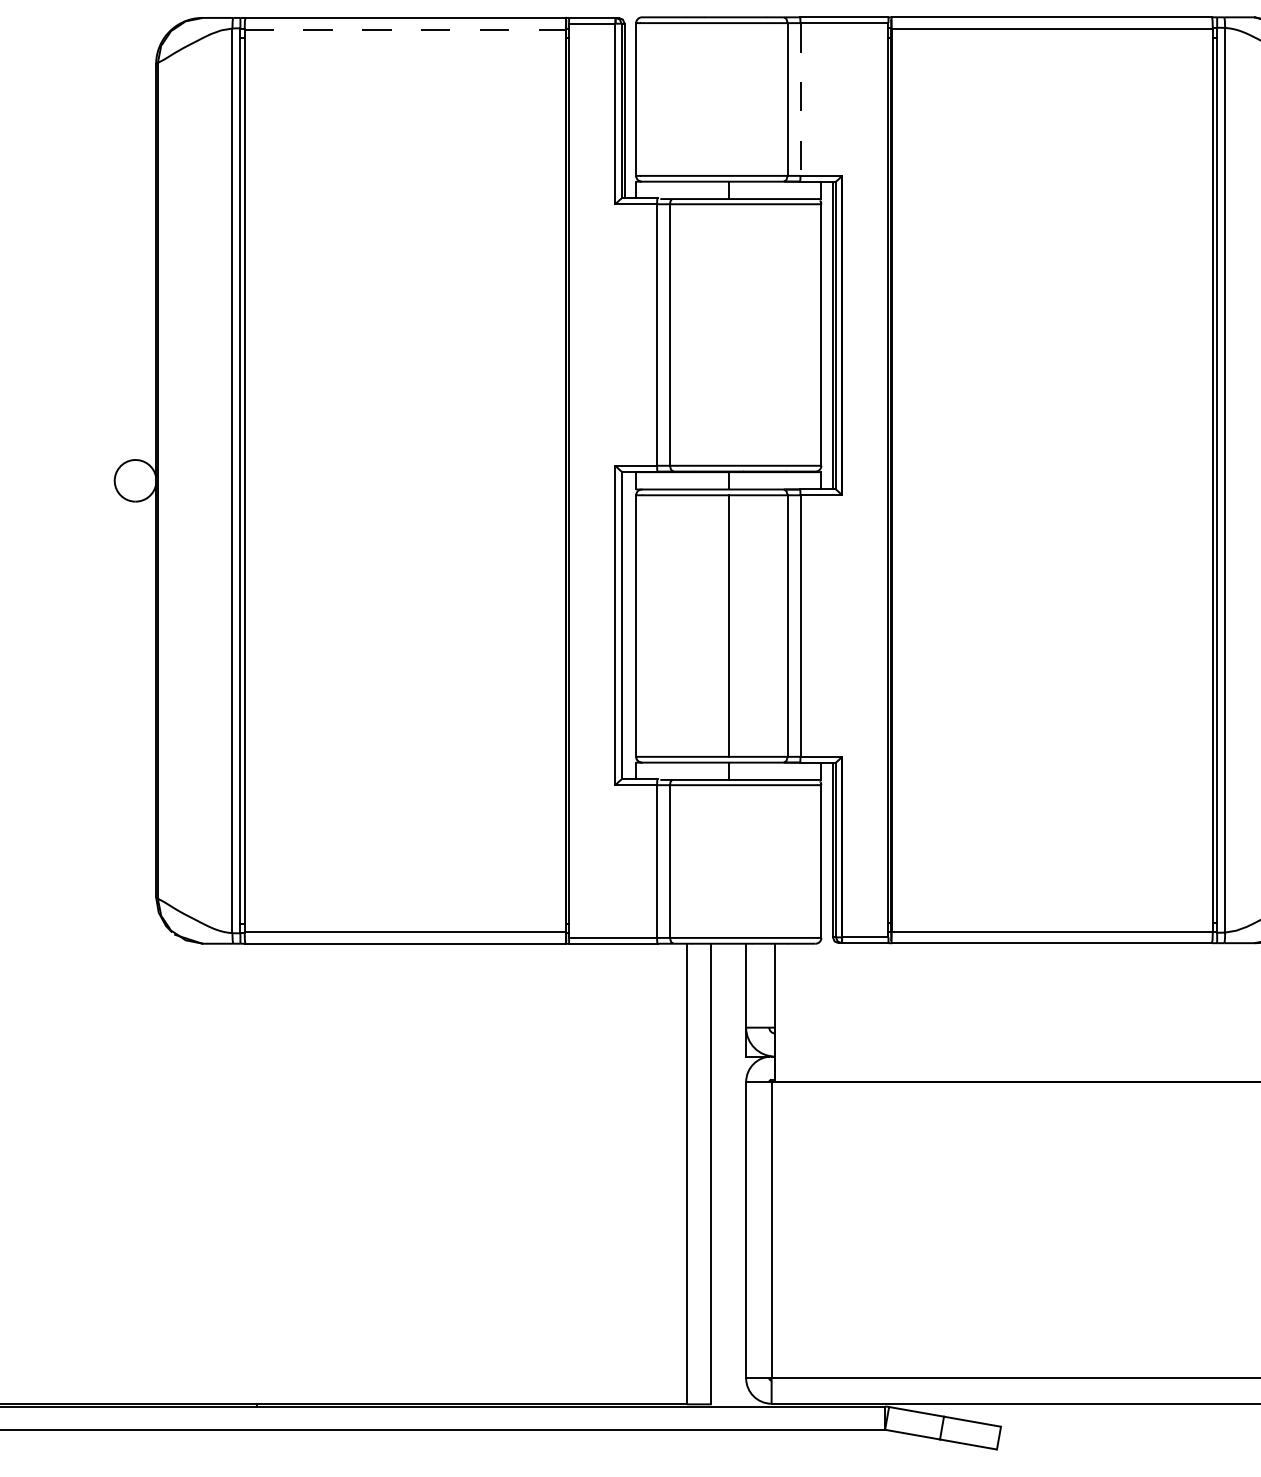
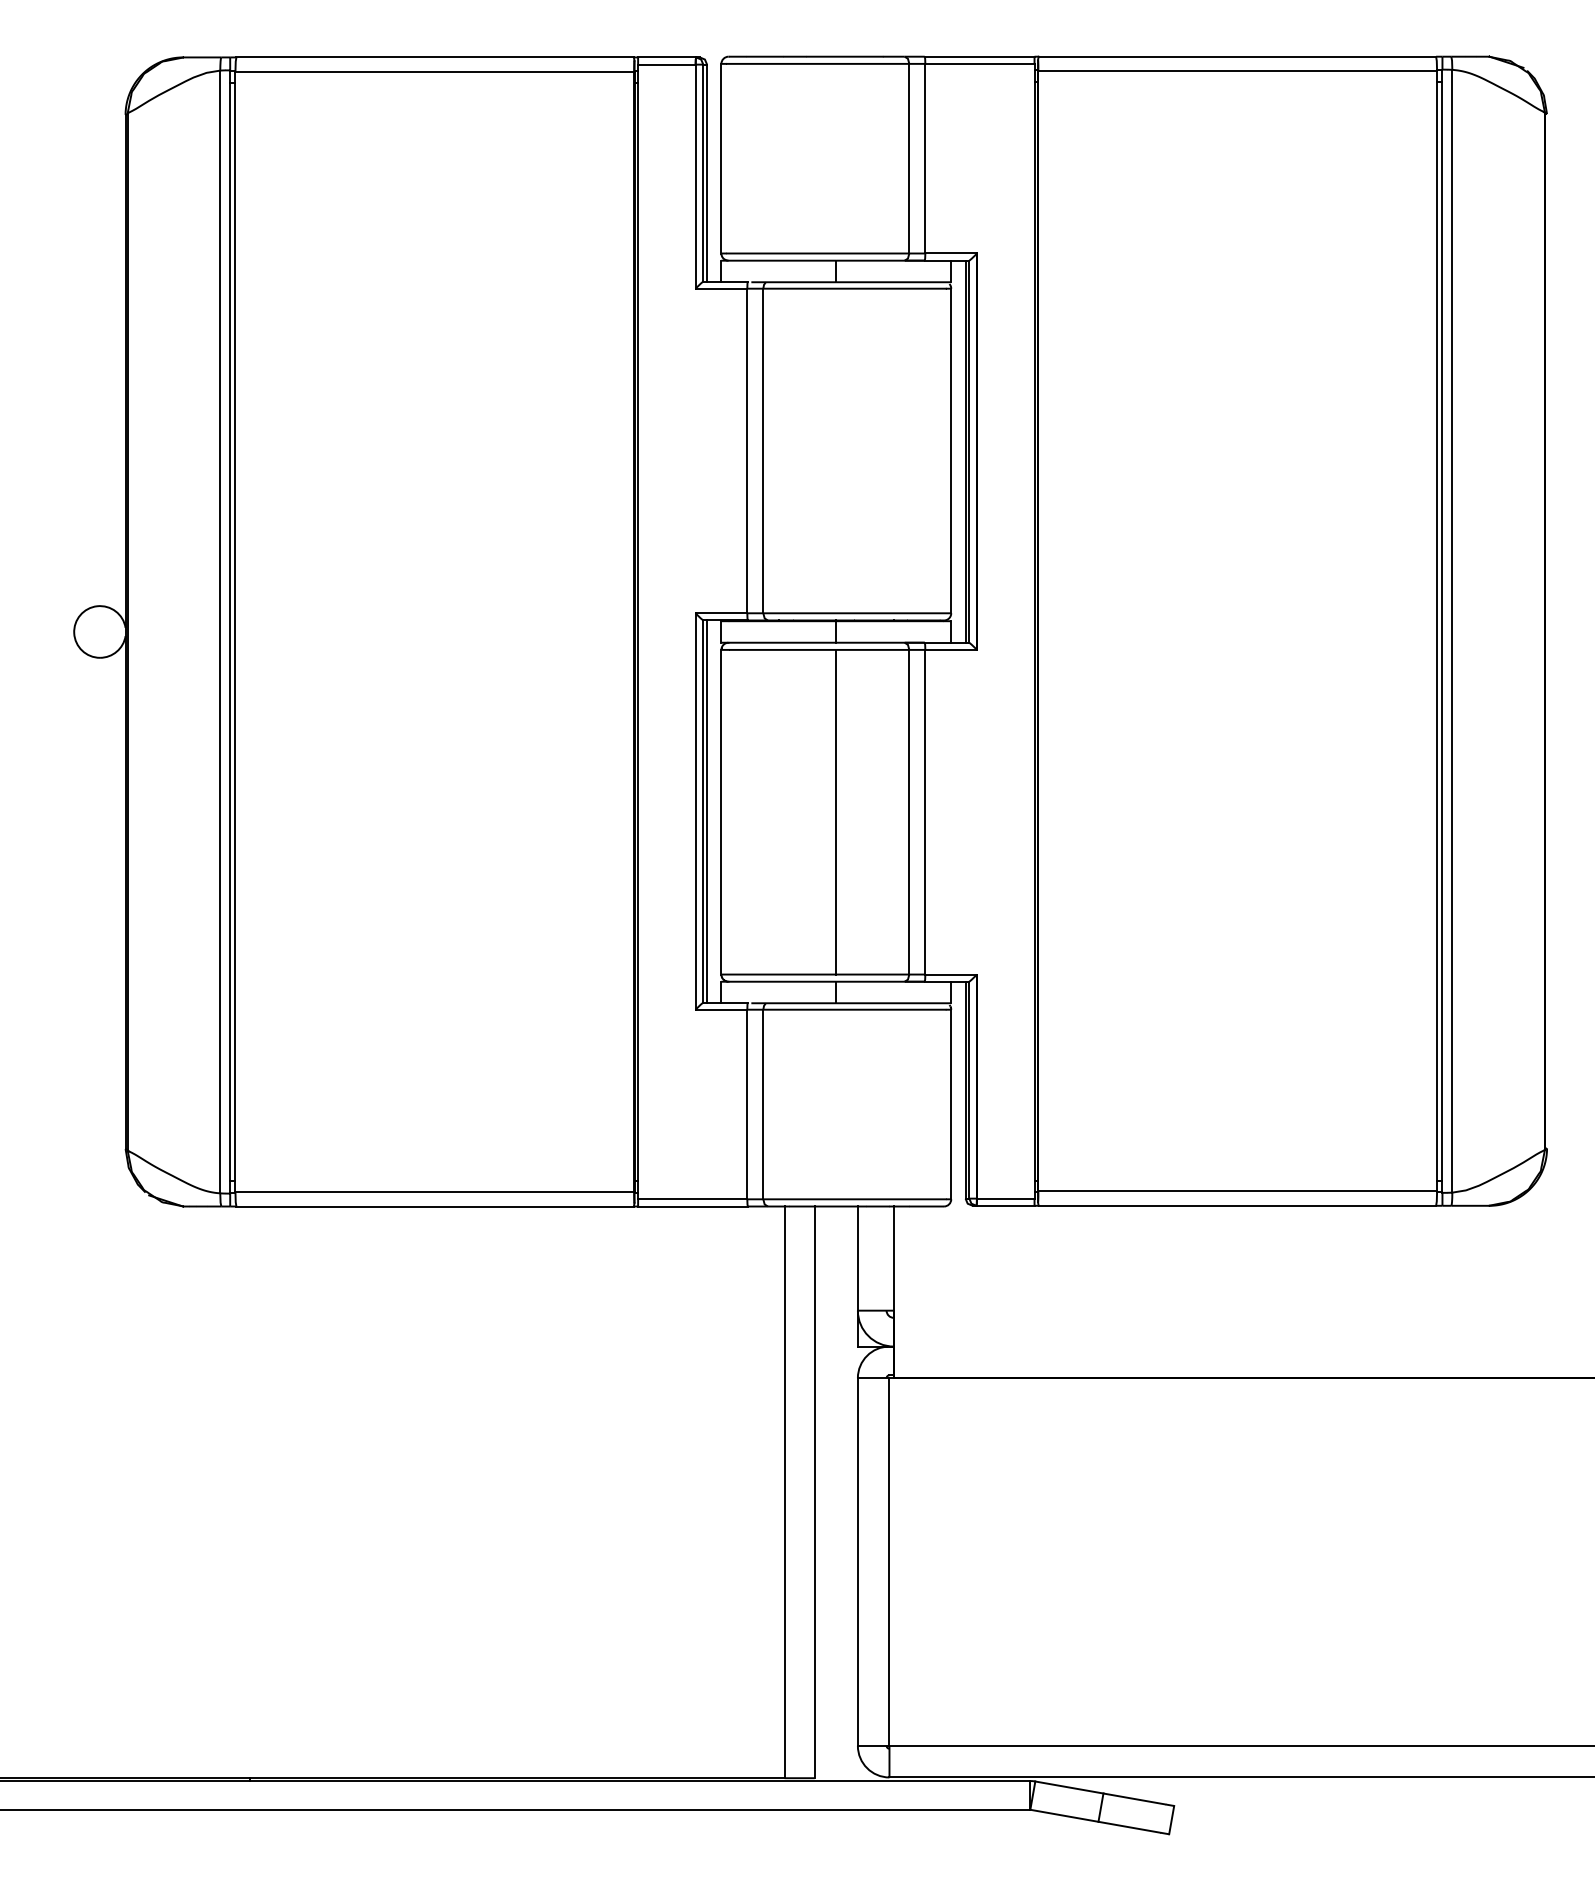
line: (405, 29) -> (435, 71), dashed -> solid
line: (800, 99) -> (925, 158), dashed -> solid
line: (624, 625) -> (707, 811), added

